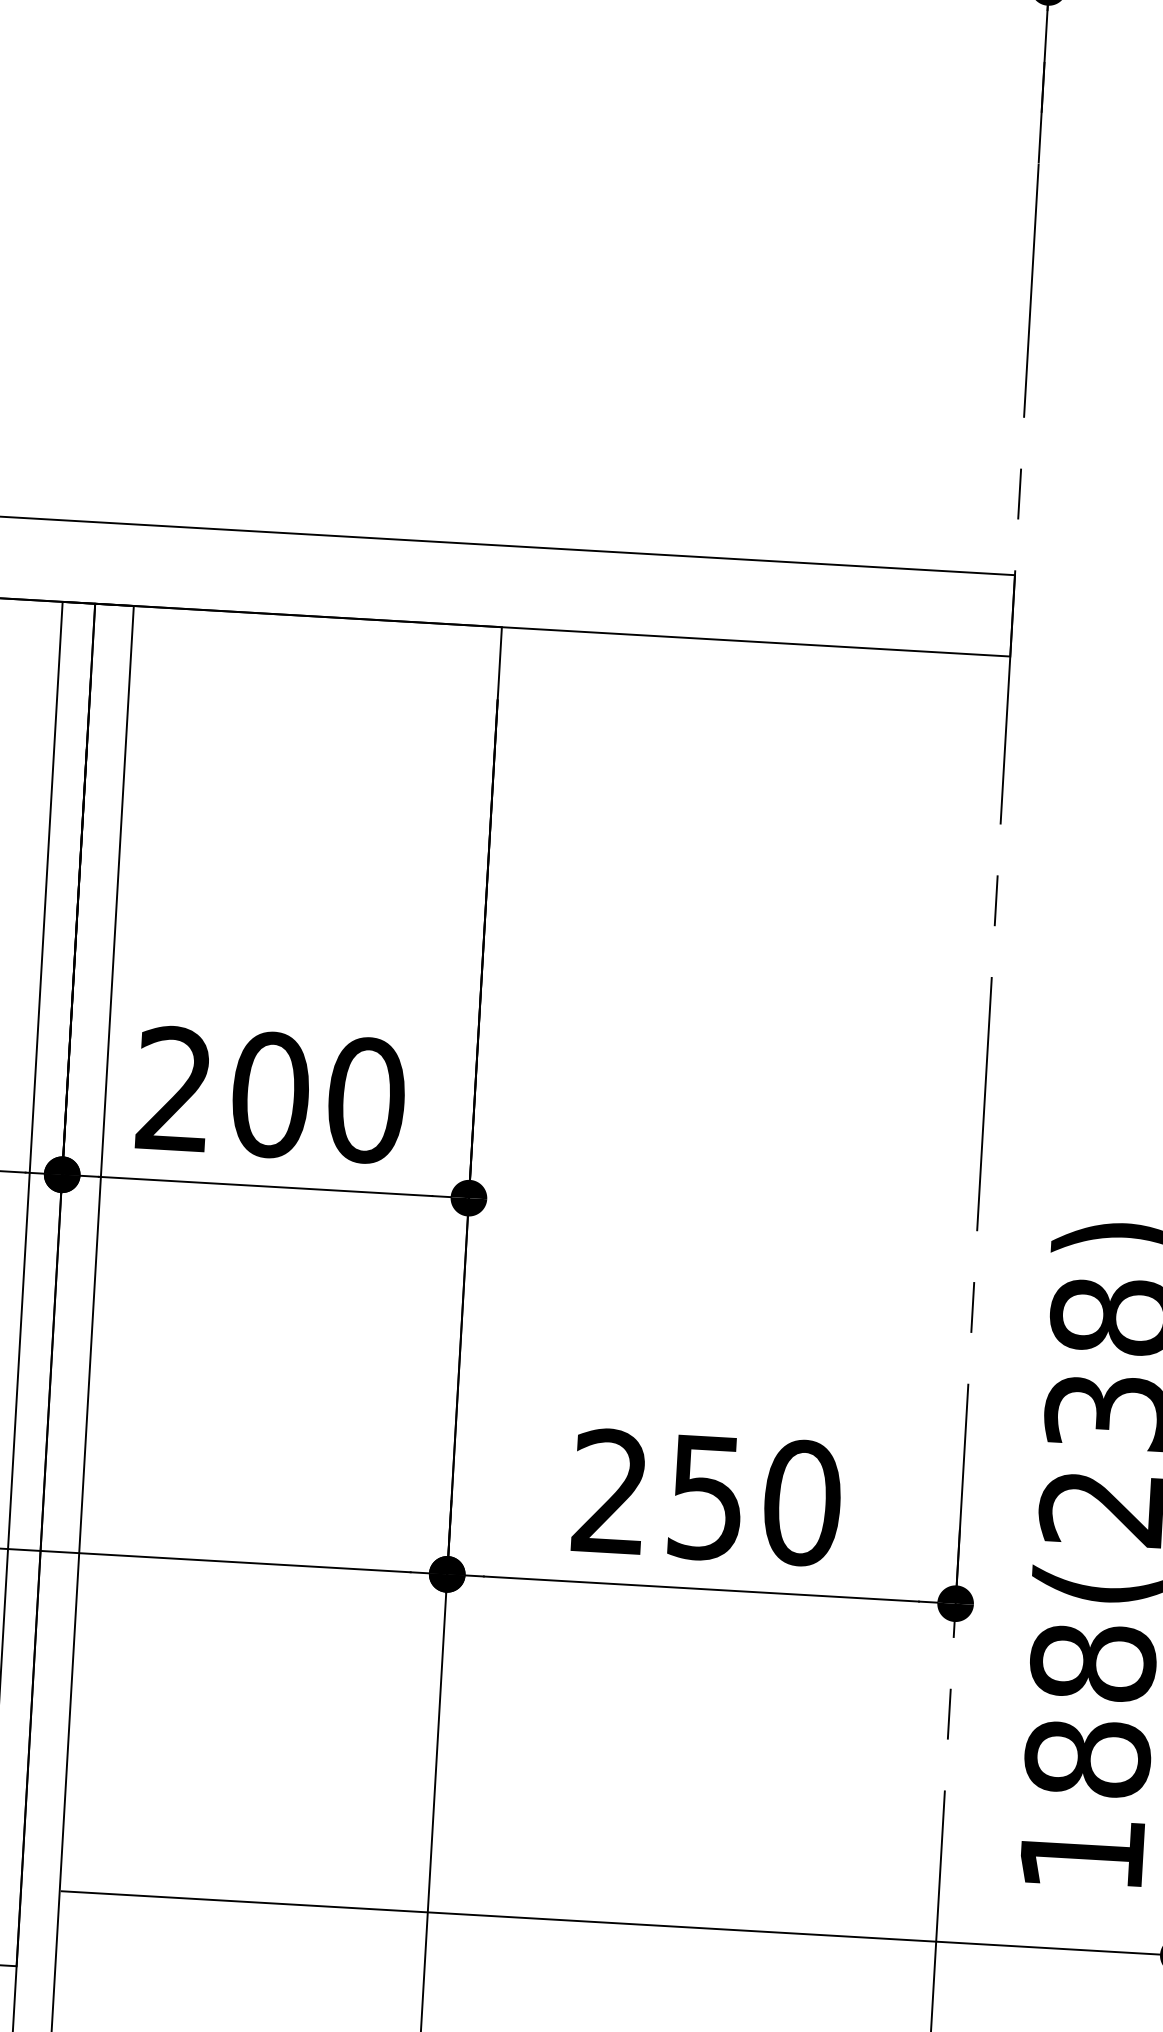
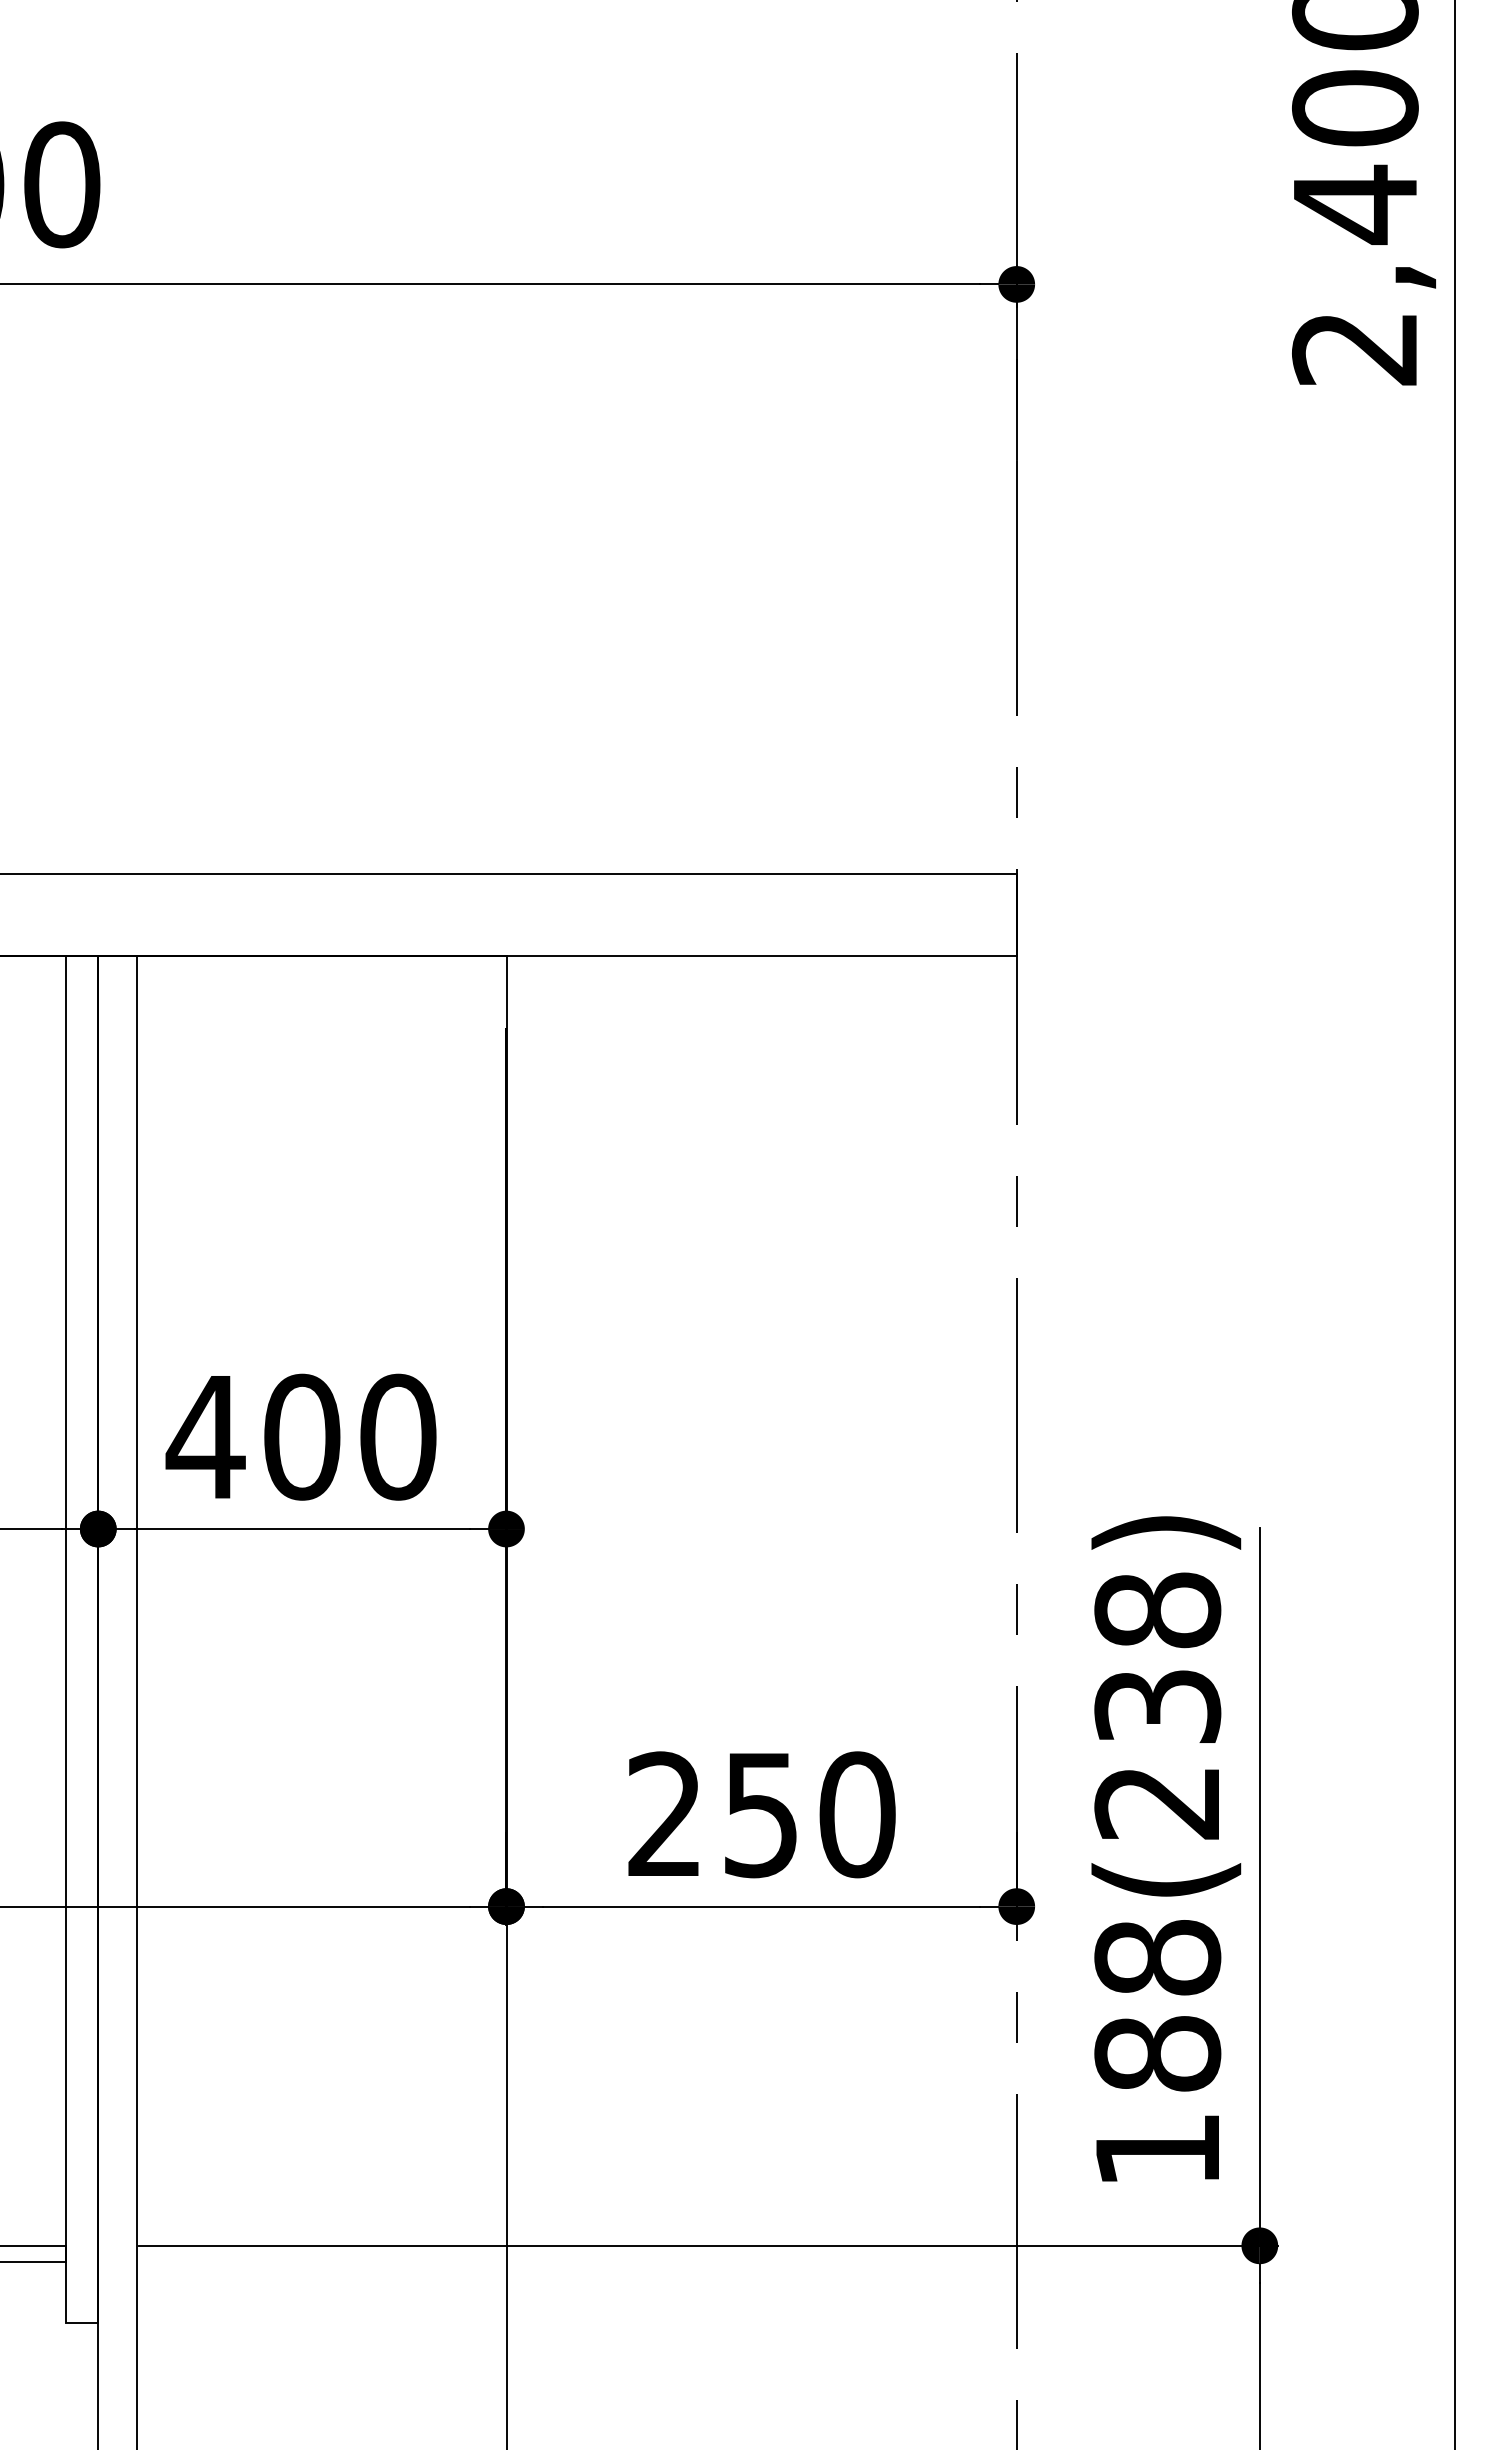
text: (174, 1087) -> (205, 1435), 200 -> 400

